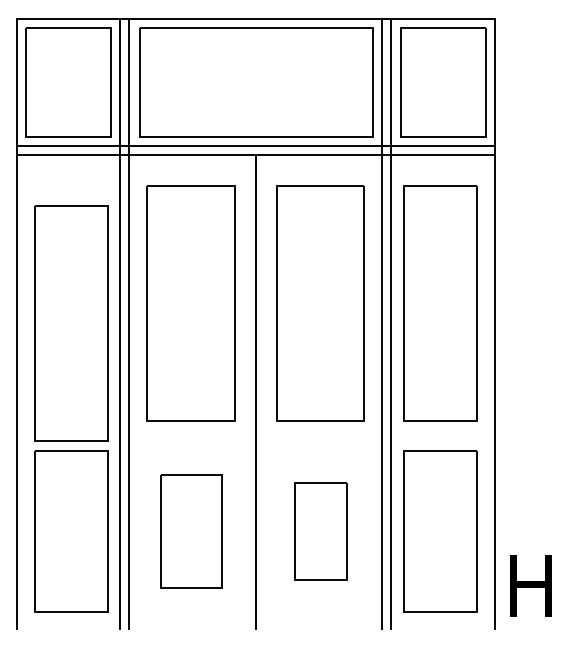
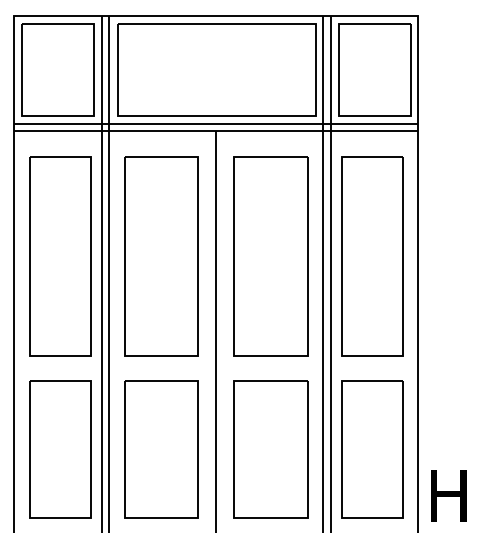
part: (71, 323) -> (60, 256), moved
part: (191, 531) -> (161, 449), size x1.43
part: (319, 531) -> (270, 449), size x1.67

